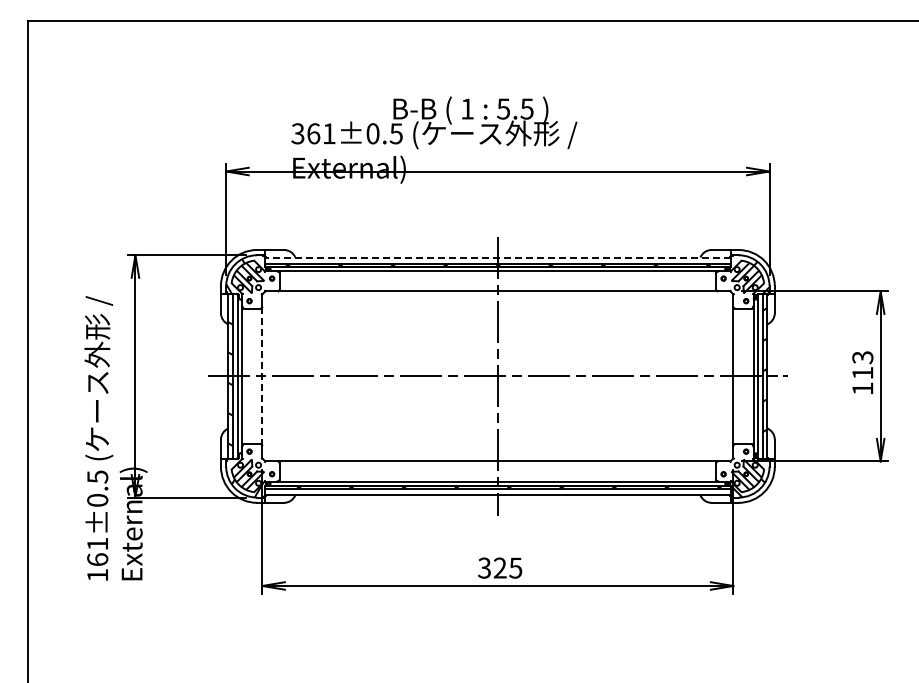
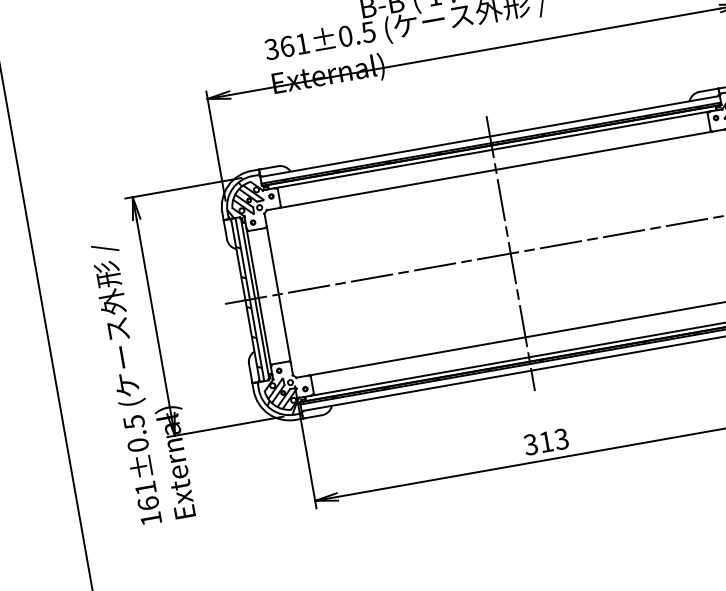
line: (497, 257) -> (489, 136), dashed -> solid
line: (262, 375) -> (278, 293), dashed -> solid
text: (507, 567) -> (553, 440), 325 -> 313

